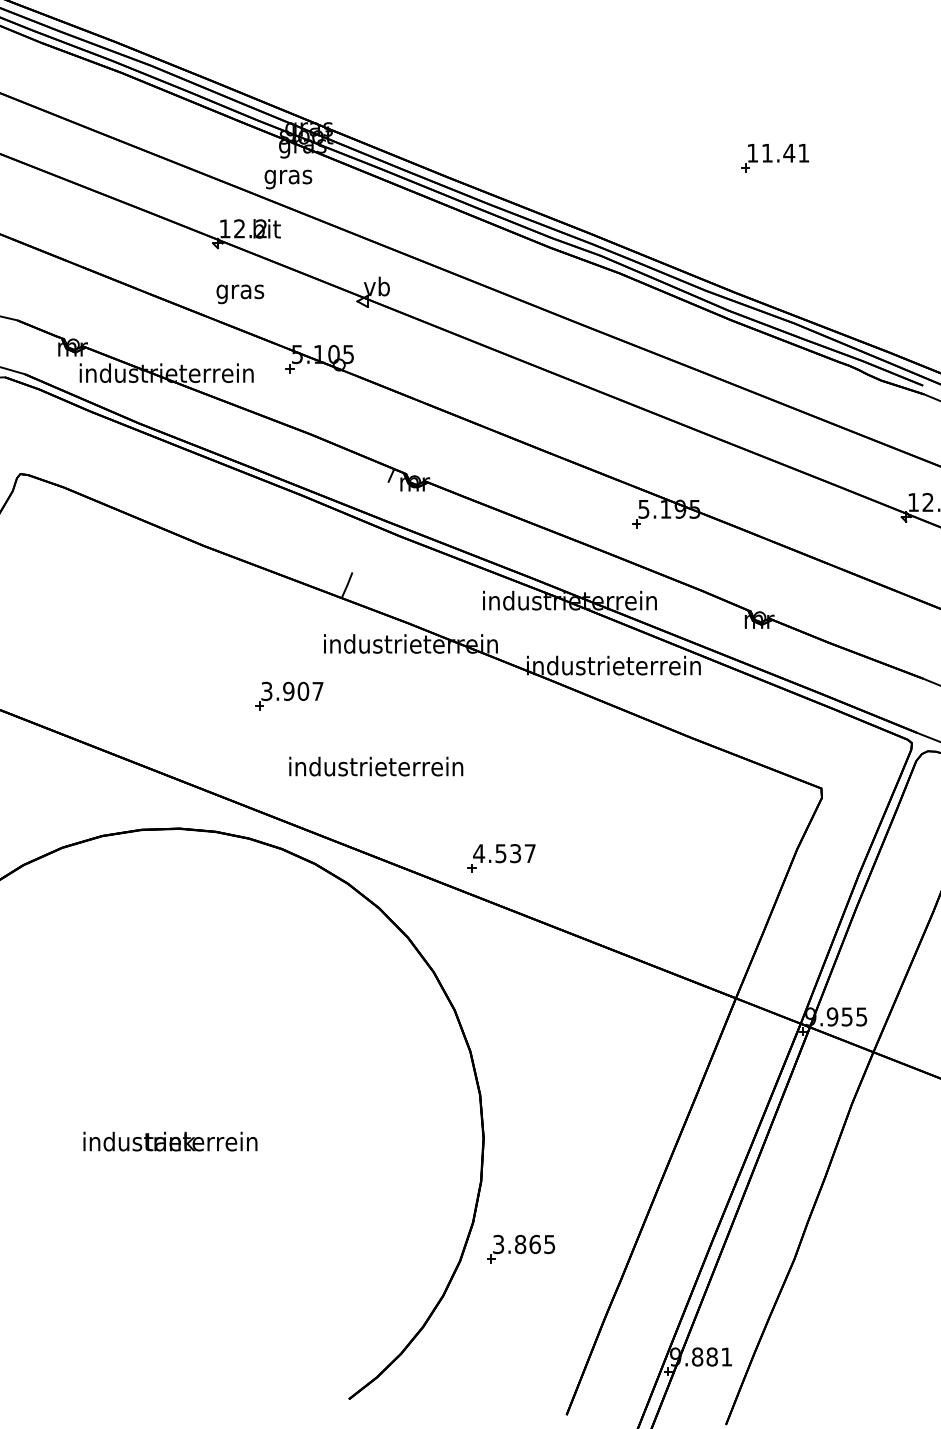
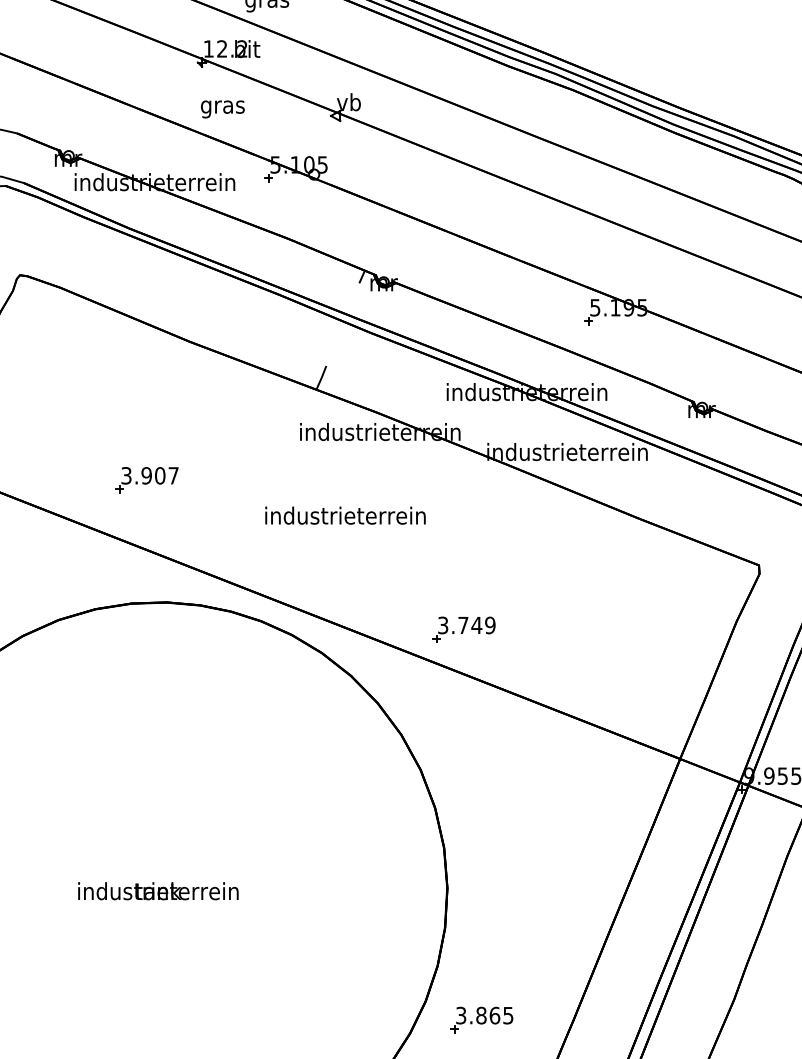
part: (289, 695) -> (147, 479), moved
text: (376, 766) -> (345, 515), moved
text: (504, 853) -> (466, 625), 4.537 -> 3.749
part: (520, 1248) -> (481, 1019), moved

